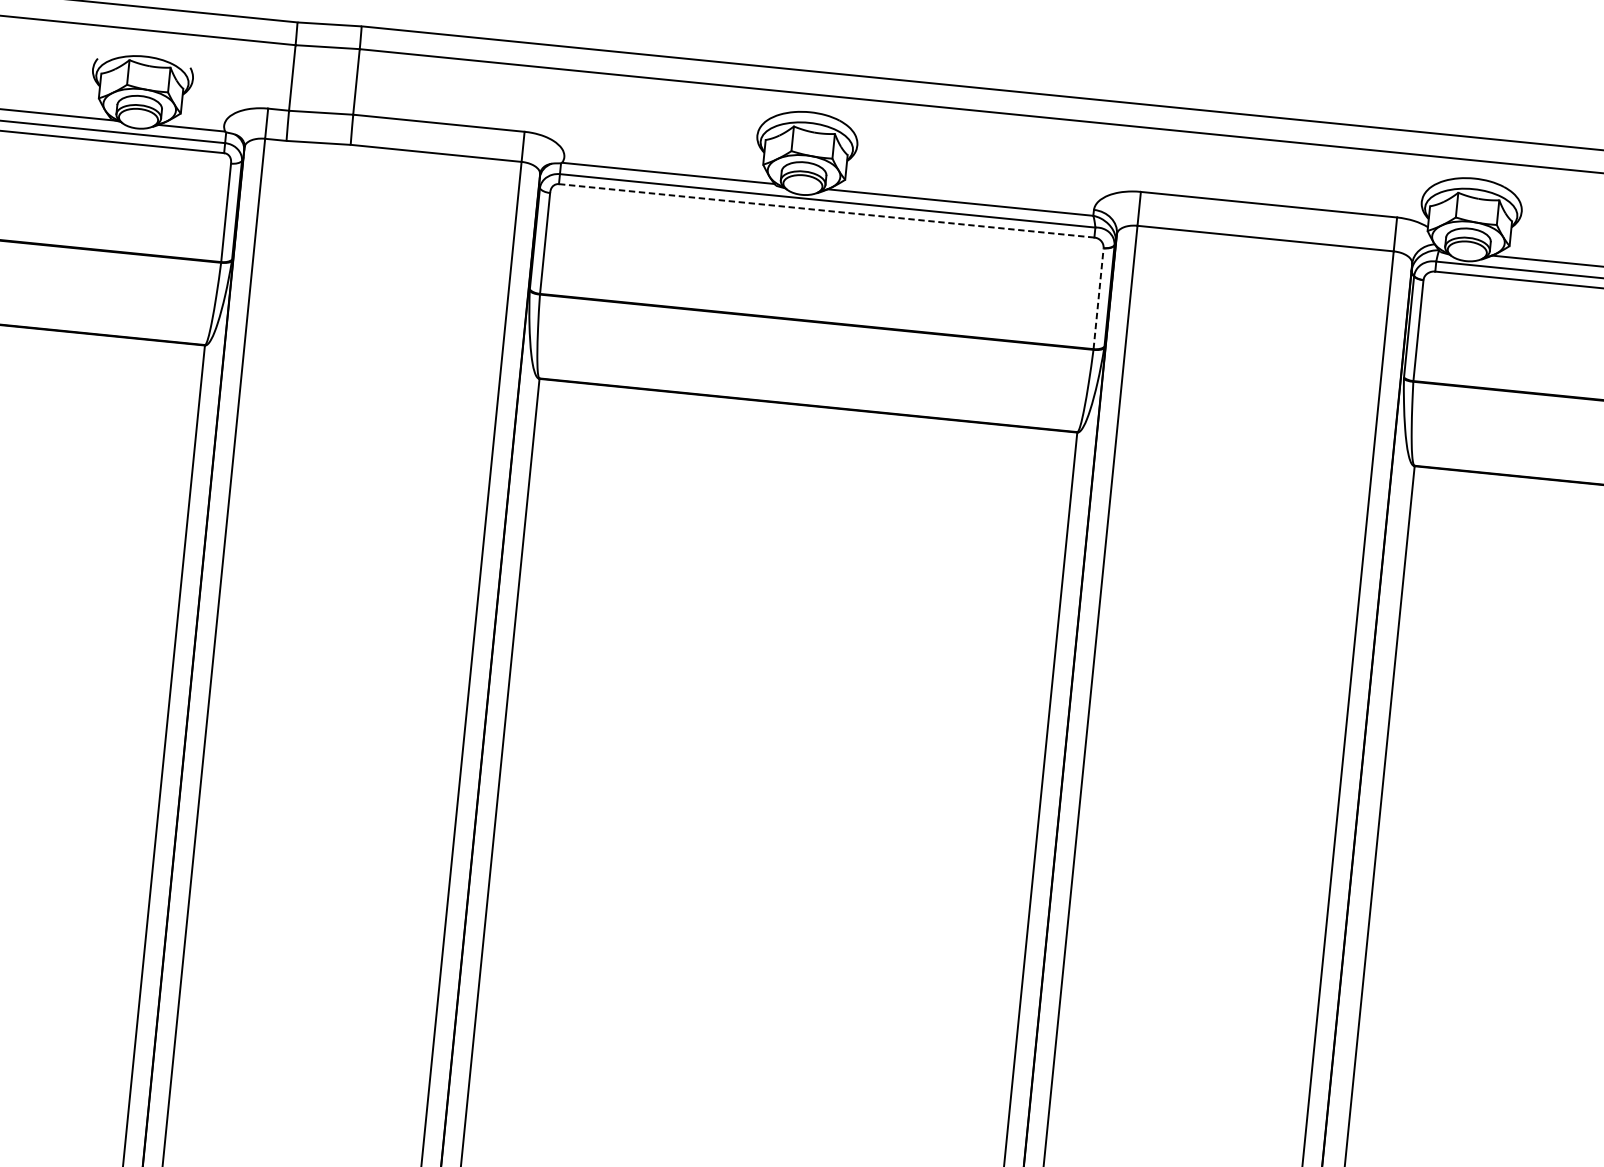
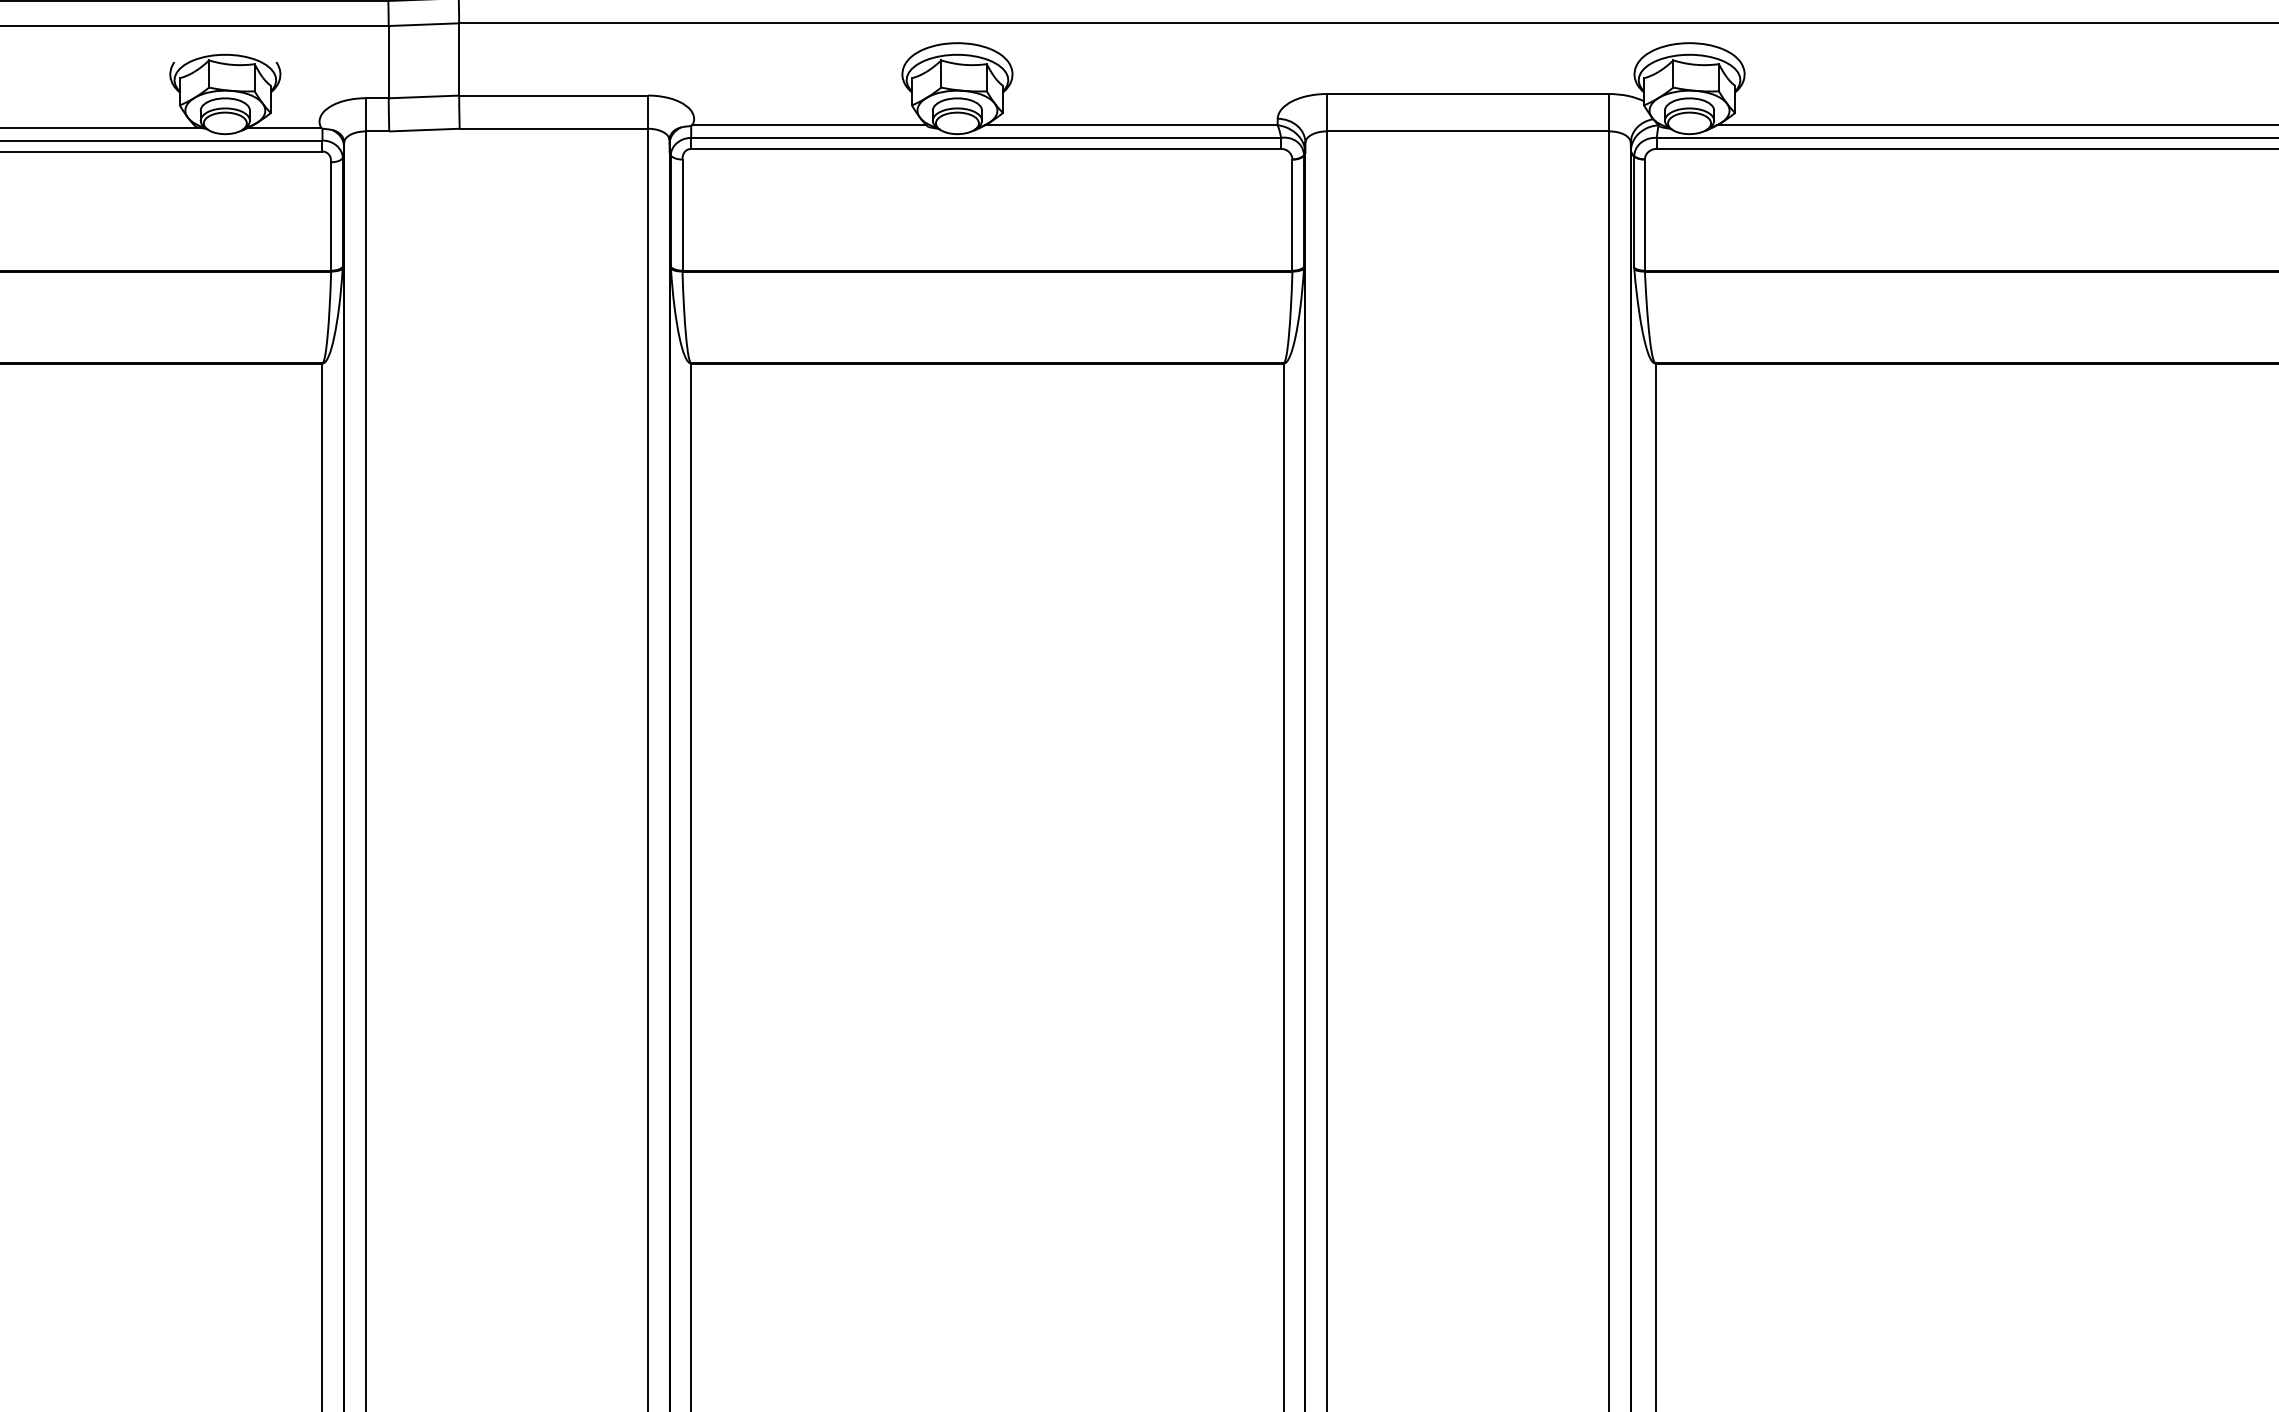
line: (827, 210) -> (986, 148), dashed -> solid
line: (1098, 298) -> (1292, 214), dashed -> solid

